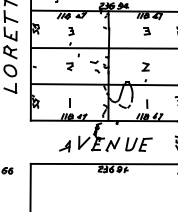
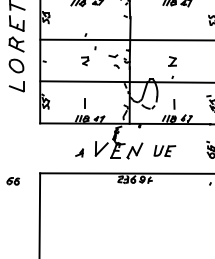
part: (71, 31) -> (86, 20), removed
part: (147, 31) -> (174, 20), removed
part: (138, 144) -> (164, 150), size x0.7
part: (64, 145) -> (79, 152), size x0.6

